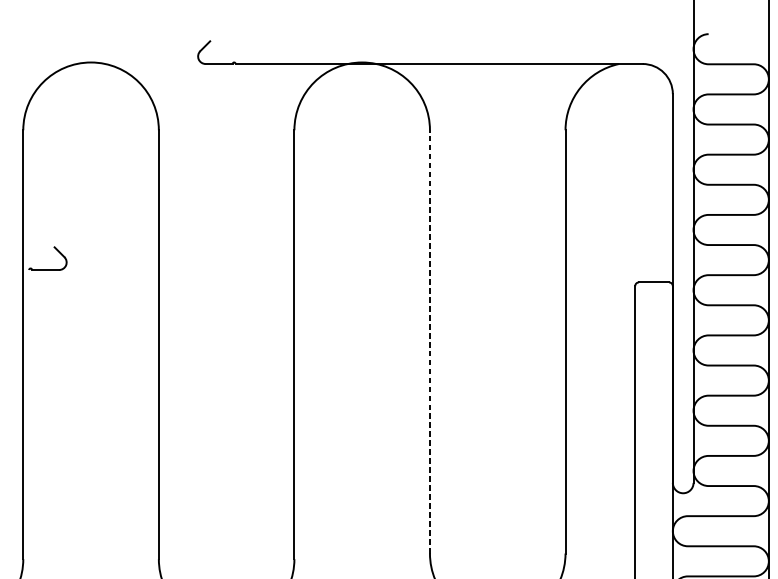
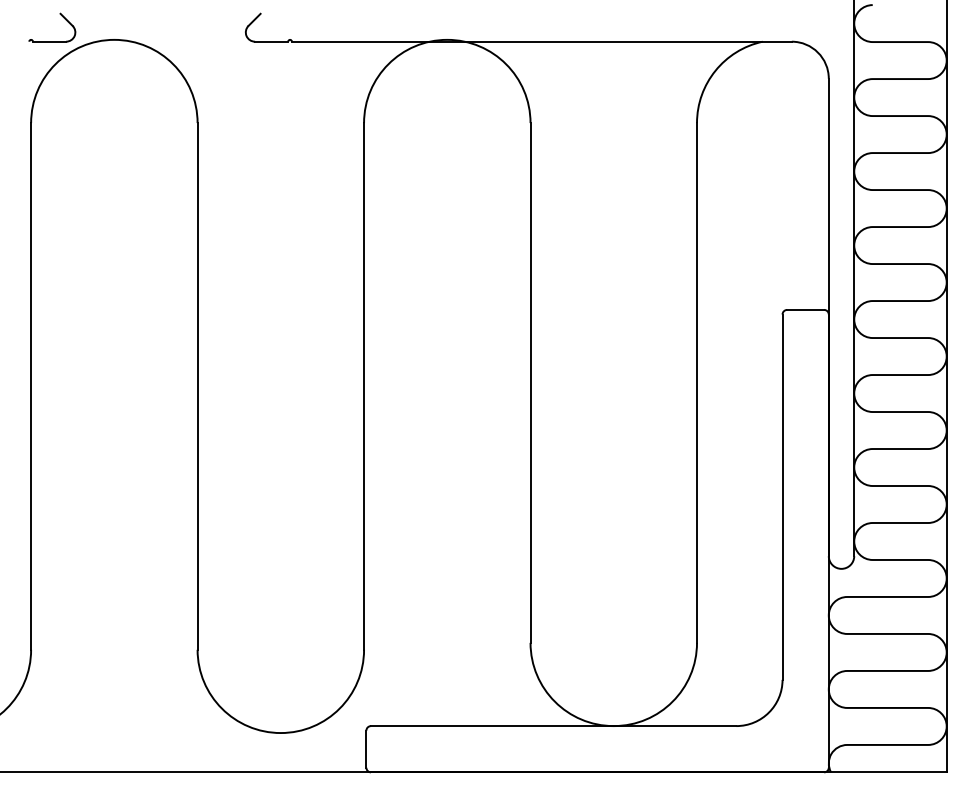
part: (48, 269) -> (52, 41), moved
line: (429, 341) -> (530, 382), dashed -> solid

